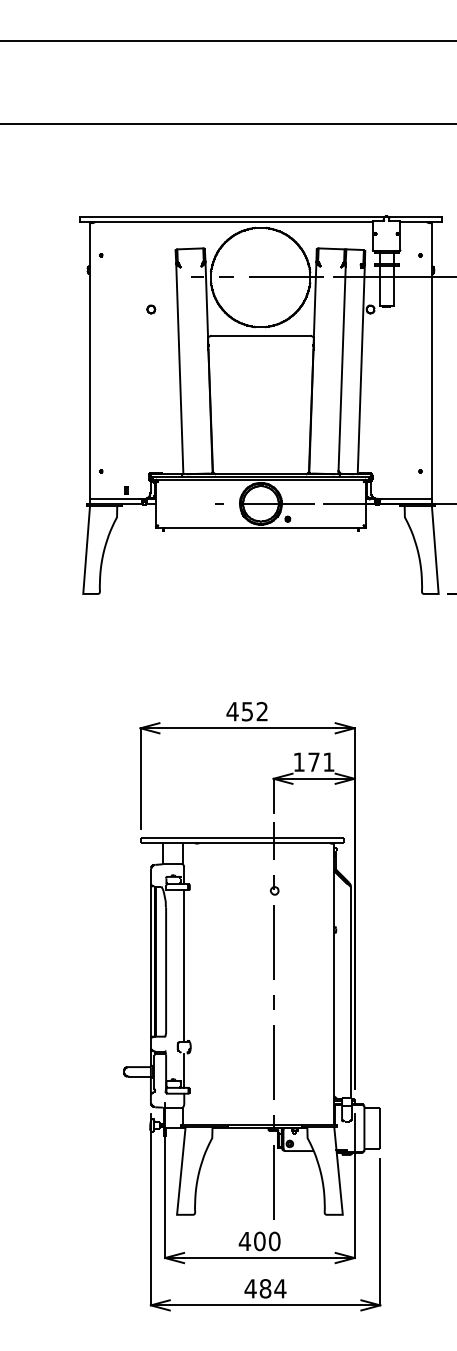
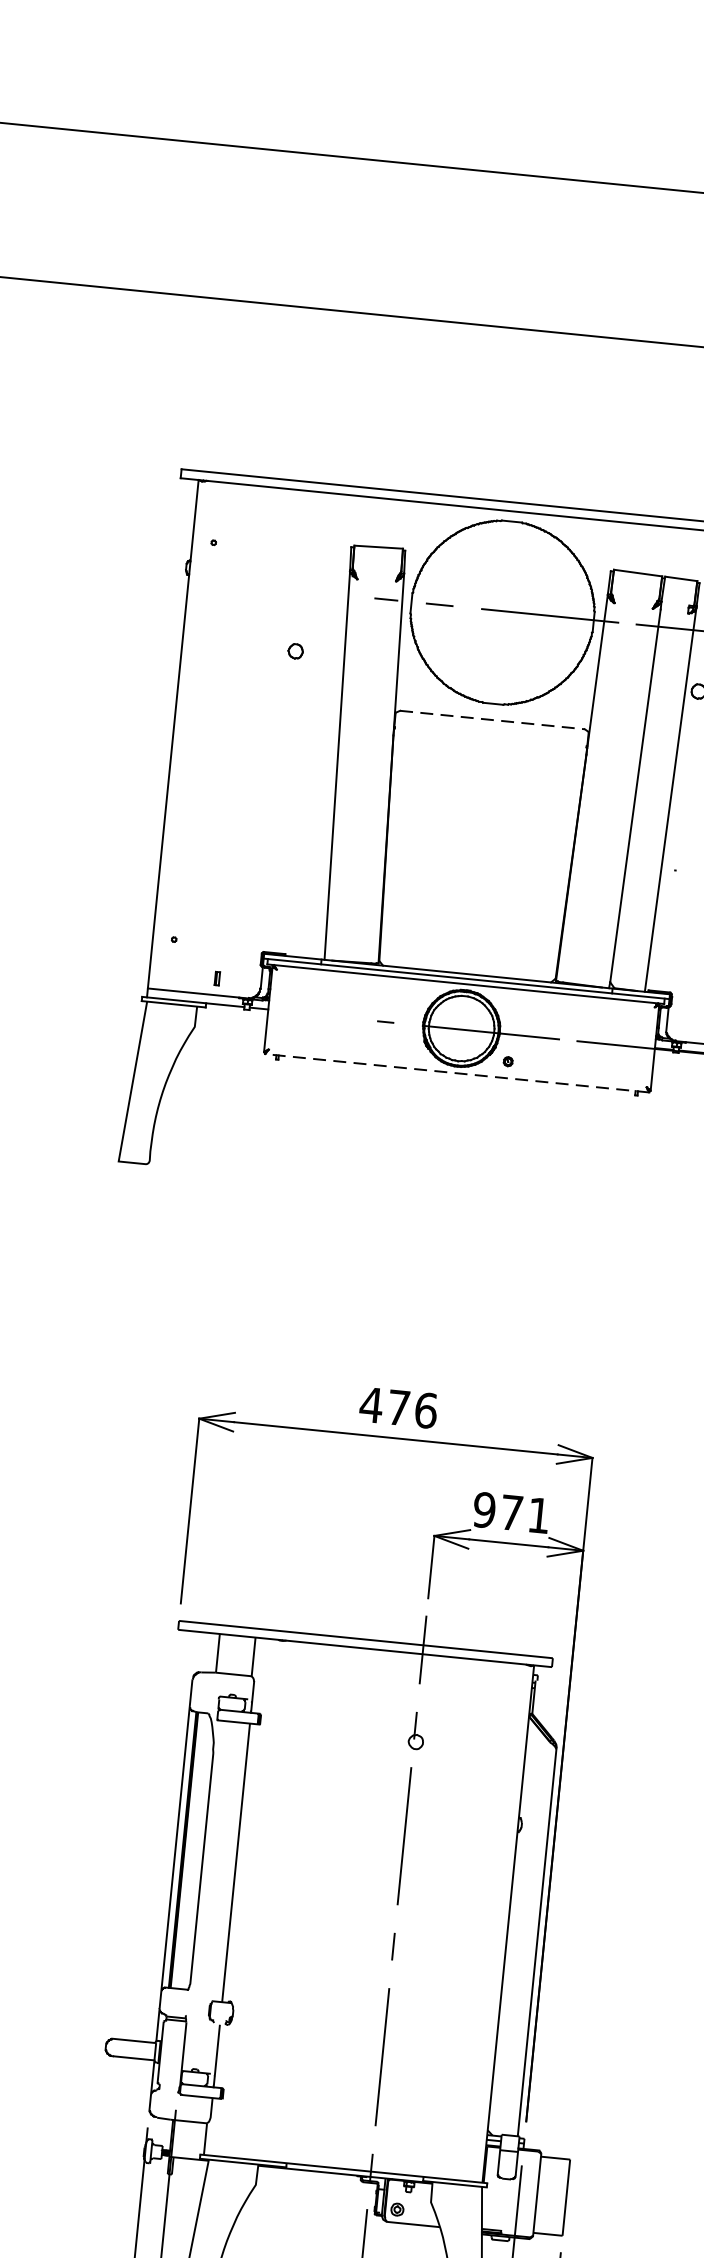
line: (261, 335) -> (493, 719), solid -> dashed
line: (260, 528) -> (456, 1073), solid -> dashed
text: (255, 711) -> (413, 1408), 452 -> 476
text: (298, 761) -> (483, 1508), 171 -> 971

